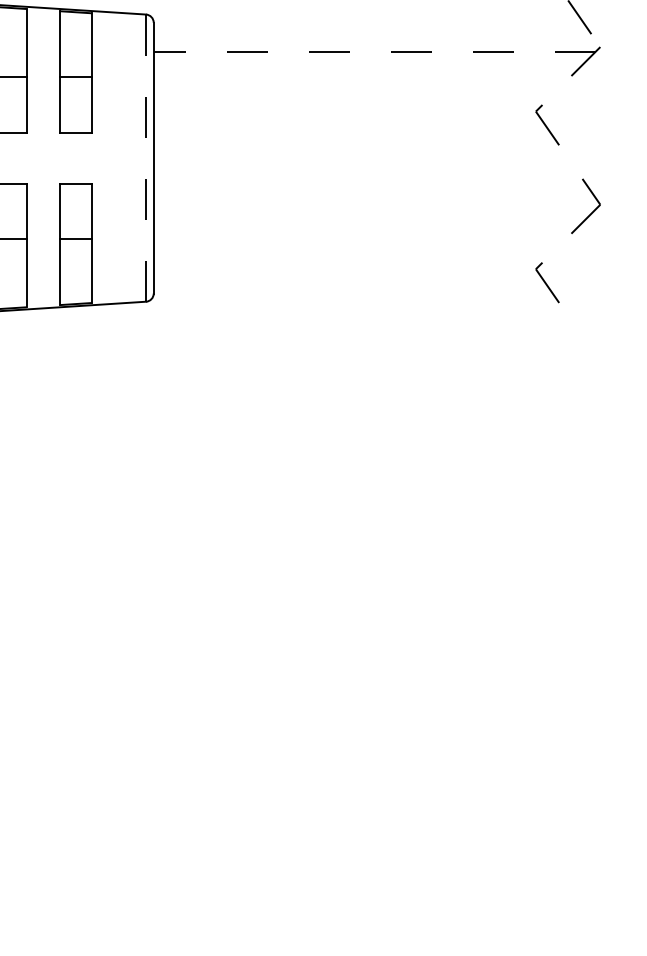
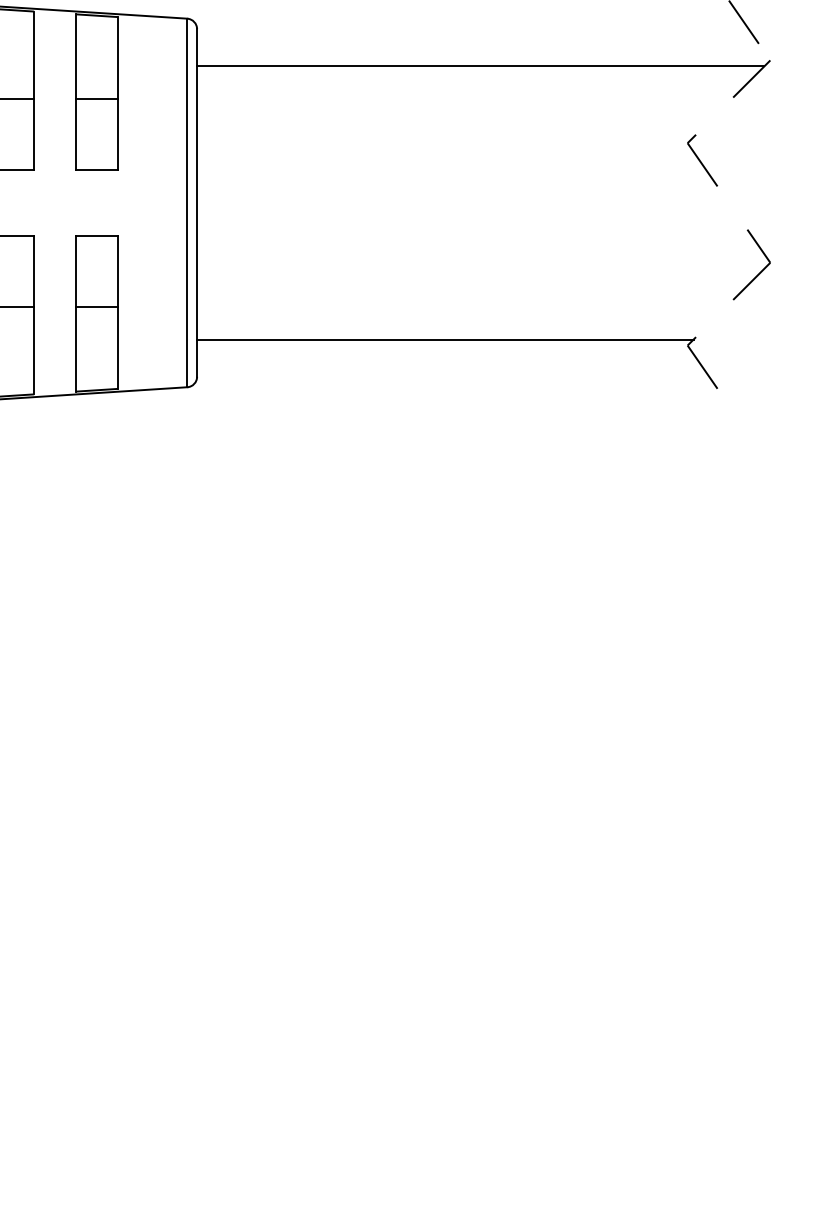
line: (374, 51) -> (480, 66), dashed -> solid
line: (146, 158) -> (187, 203), dashed -> solid
line: (346, 264) -> (444, 339), added

